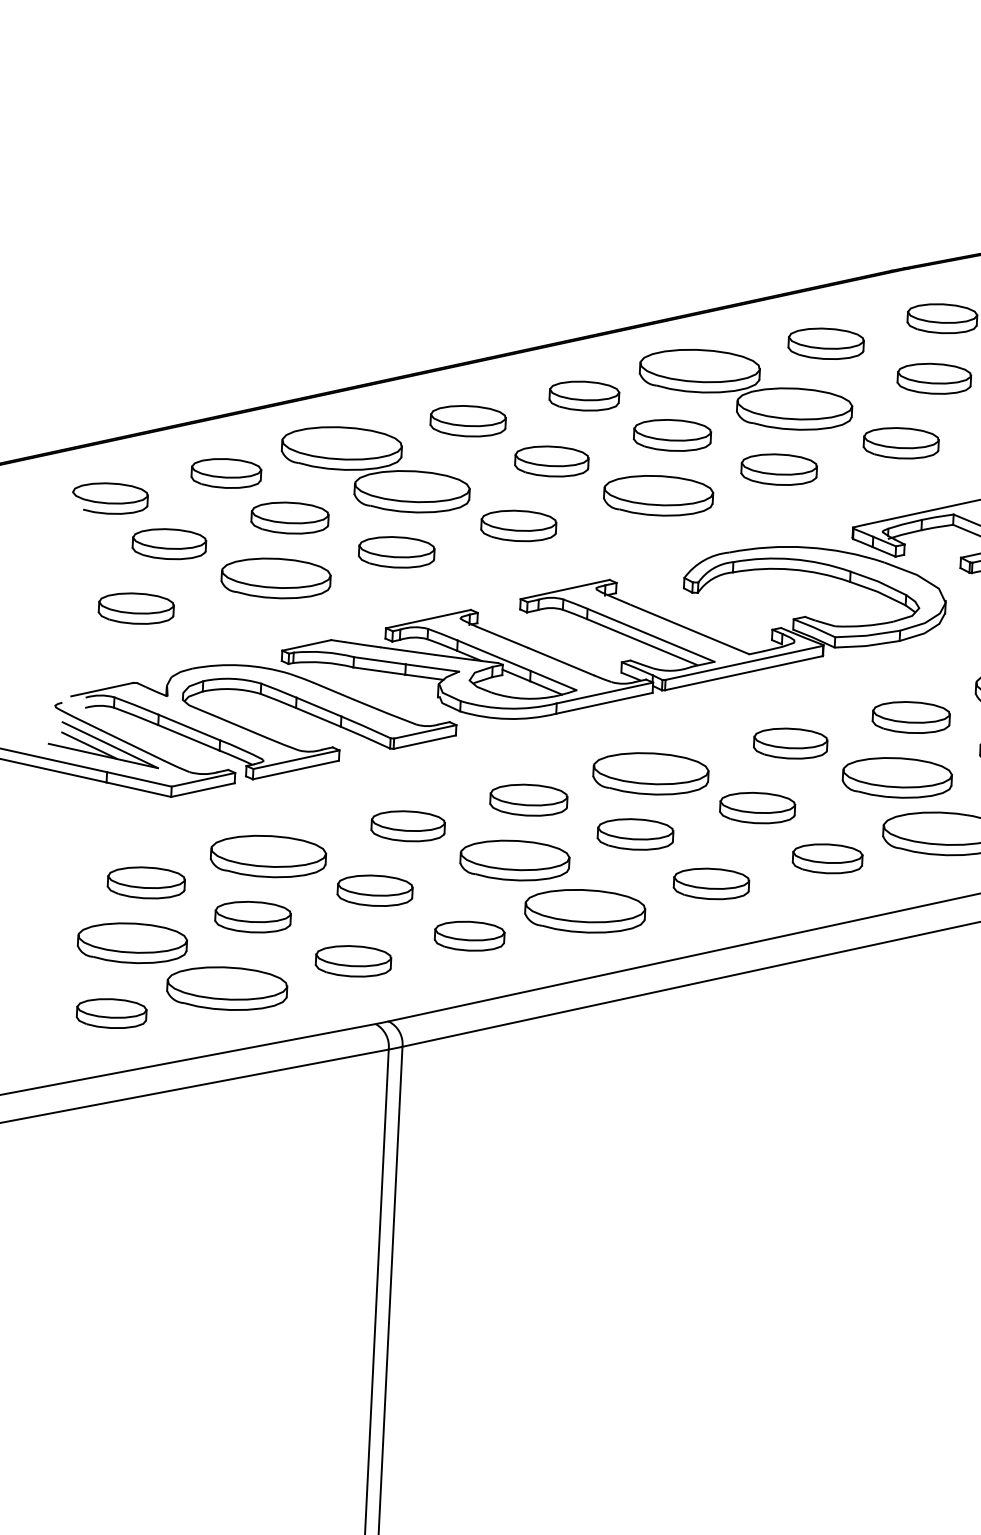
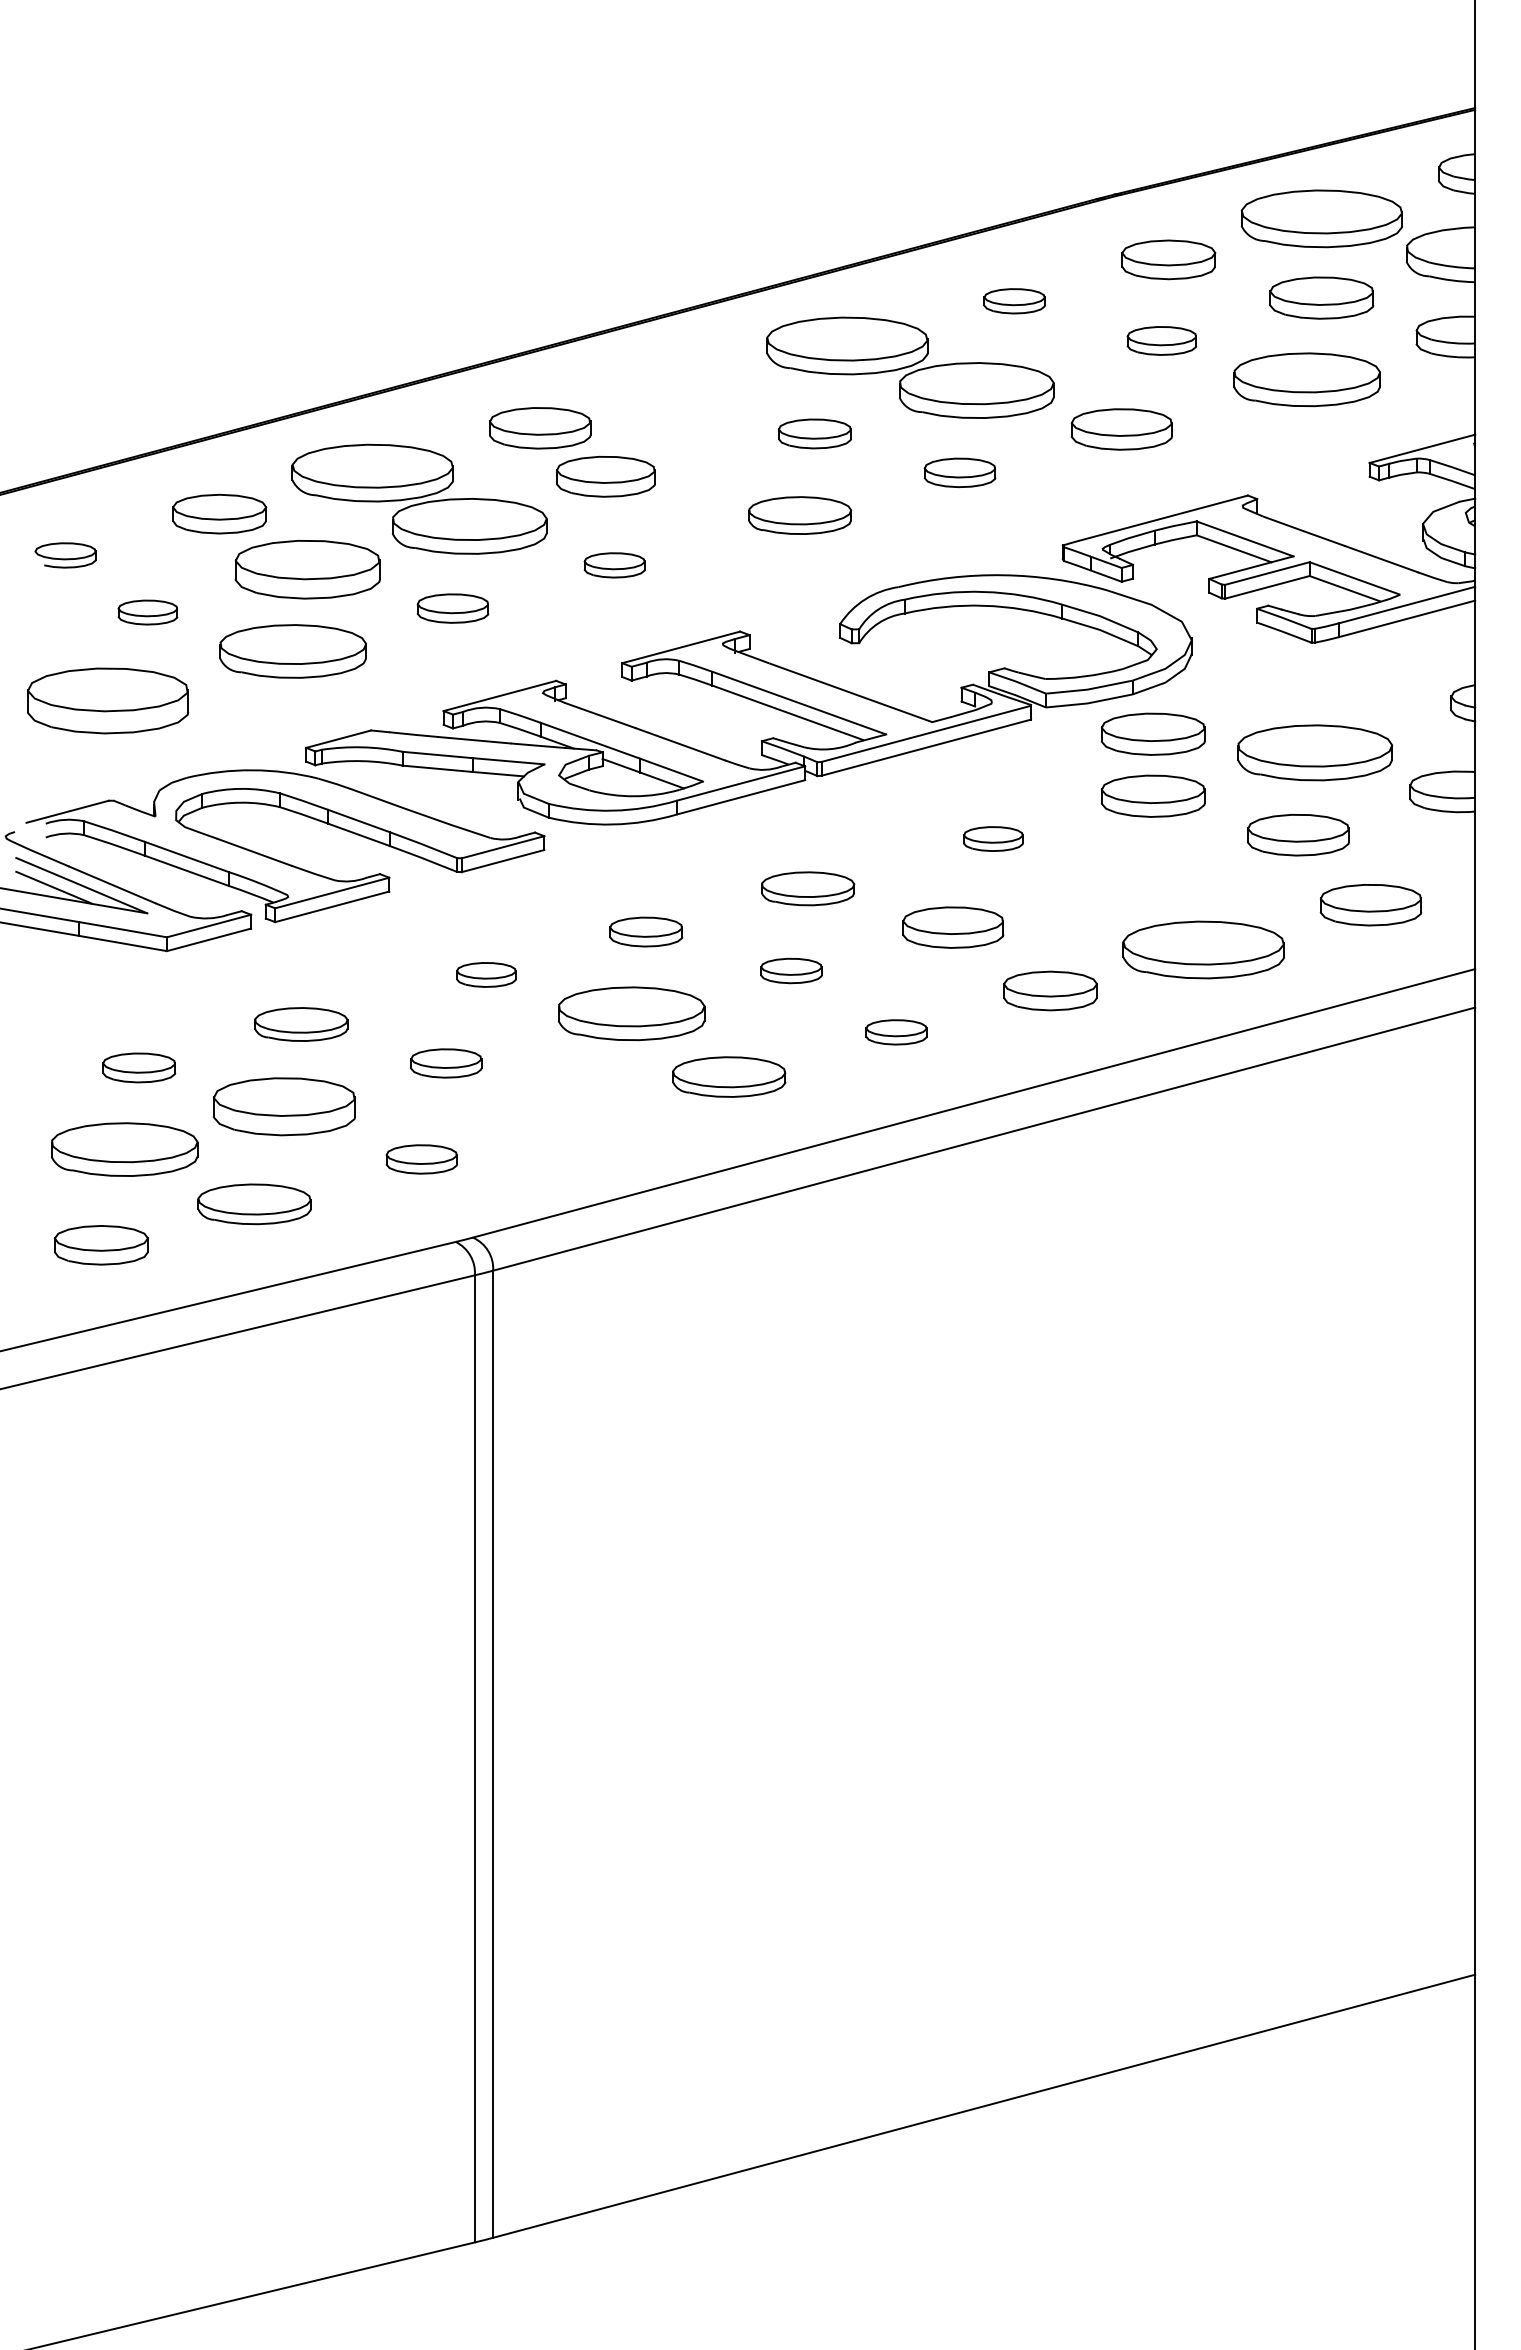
part: (825, 344) -> (1014, 301), size x0.6
part: (934, 378) -> (1161, 340), size x0.7
part: (583, 395) -> (693, 386), removed
part: (672, 435) -> (814, 433), size x0.7
part: (551, 461) -> (605, 476), moved
part: (778, 469) -> (959, 472), size x0.7
part: (658, 495) -> (799, 515), size x0.7
part: (110, 498) -> (65, 555), size x0.6
part: (289, 517) -> (307, 569), size x1.4
part: (518, 526) -> (614, 565), size x0.6
part: (169, 544) -> (147, 612), size x0.6
part: (396, 552) -> (452, 608), size x0.7
part: (136, 608) -> (107, 701), size x1.6
part: (913, 670) -> (1153, 733), added
part: (790, 743) -> (993, 838), size x0.6
part: (650, 773) -> (807, 888), size x0.6
part: (897, 777) -> (1138, 877), removed
part: (528, 799) -> (645, 931), size x0.7
part: (408, 826) -> (486, 974), size x0.6
part: (635, 834) -> (791, 970), size x0.6
part: (268, 856) -> (301, 1024), size x0.6
part: (145, 882) -> (138, 1067), size x0.7
part: (711, 884) -> (896, 1032), size x0.6
part: (375, 890) -> (446, 1063), size x0.7
part: (585, 910) -> (729, 1076), size x0.7
part: (253, 916) -> (284, 1106), size x1.4
part: (469, 935) -> (575, 1117), removed
part: (353, 961) -> (421, 1159), size x0.7
part: (227, 988) -> (254, 1204), size x0.7

